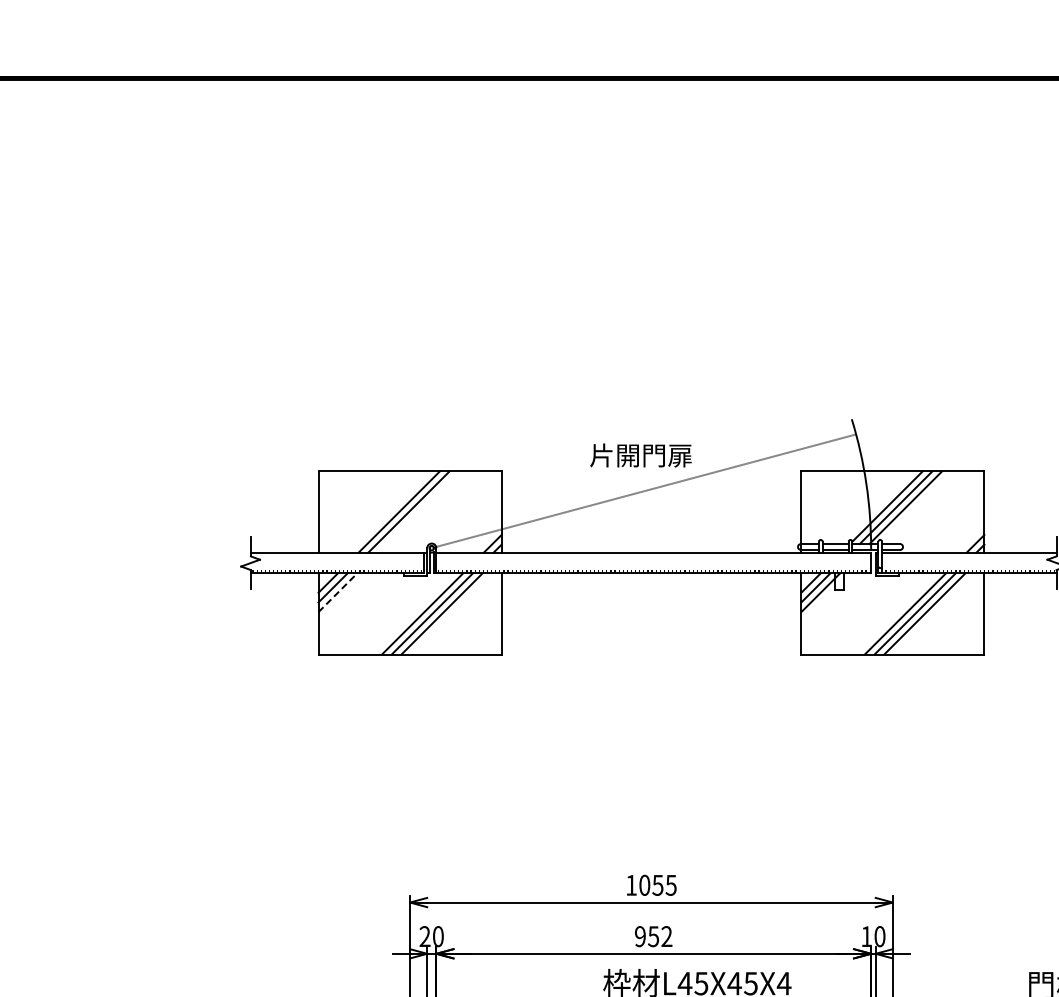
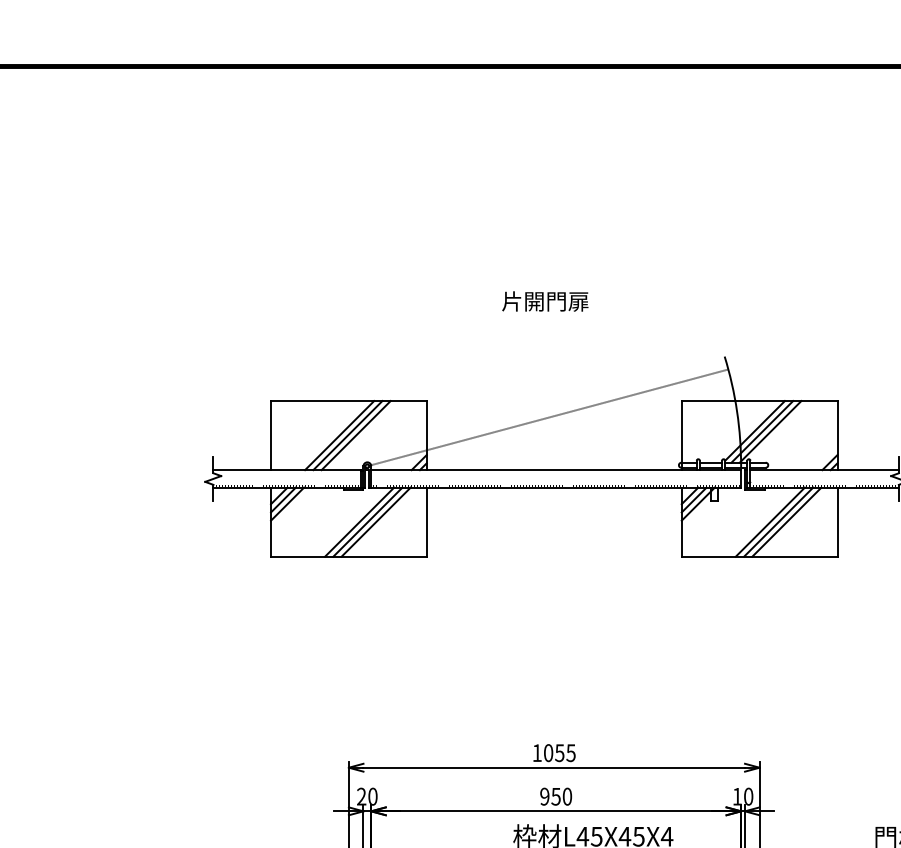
text: (640, 455) -> (544, 301), moved
line: (418, 511) -> (356, 435), added
line: (338, 592) -> (288, 503), dashed -> solid
text: (666, 936) -> (567, 796), 952 -> 950

